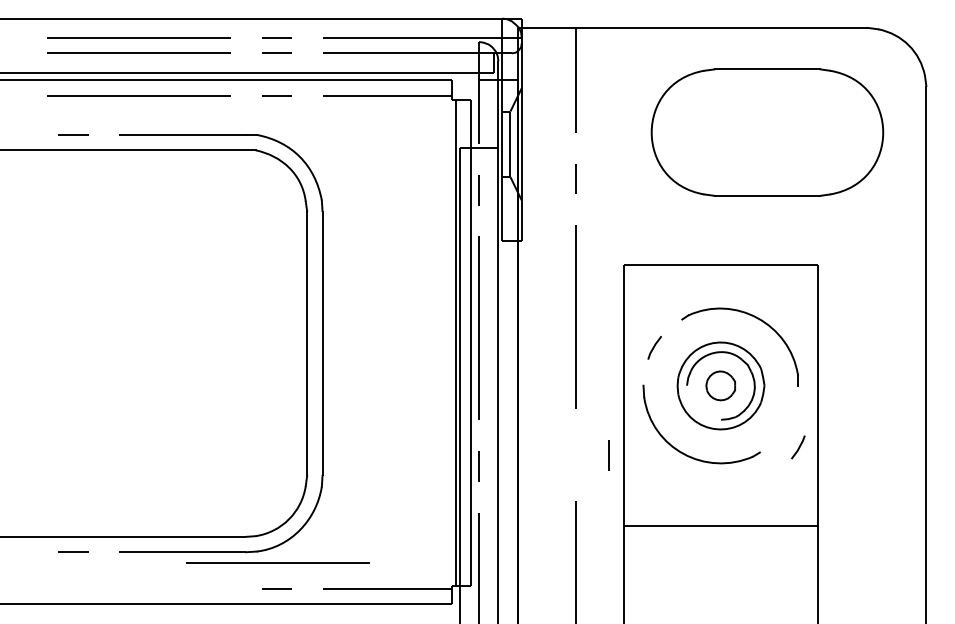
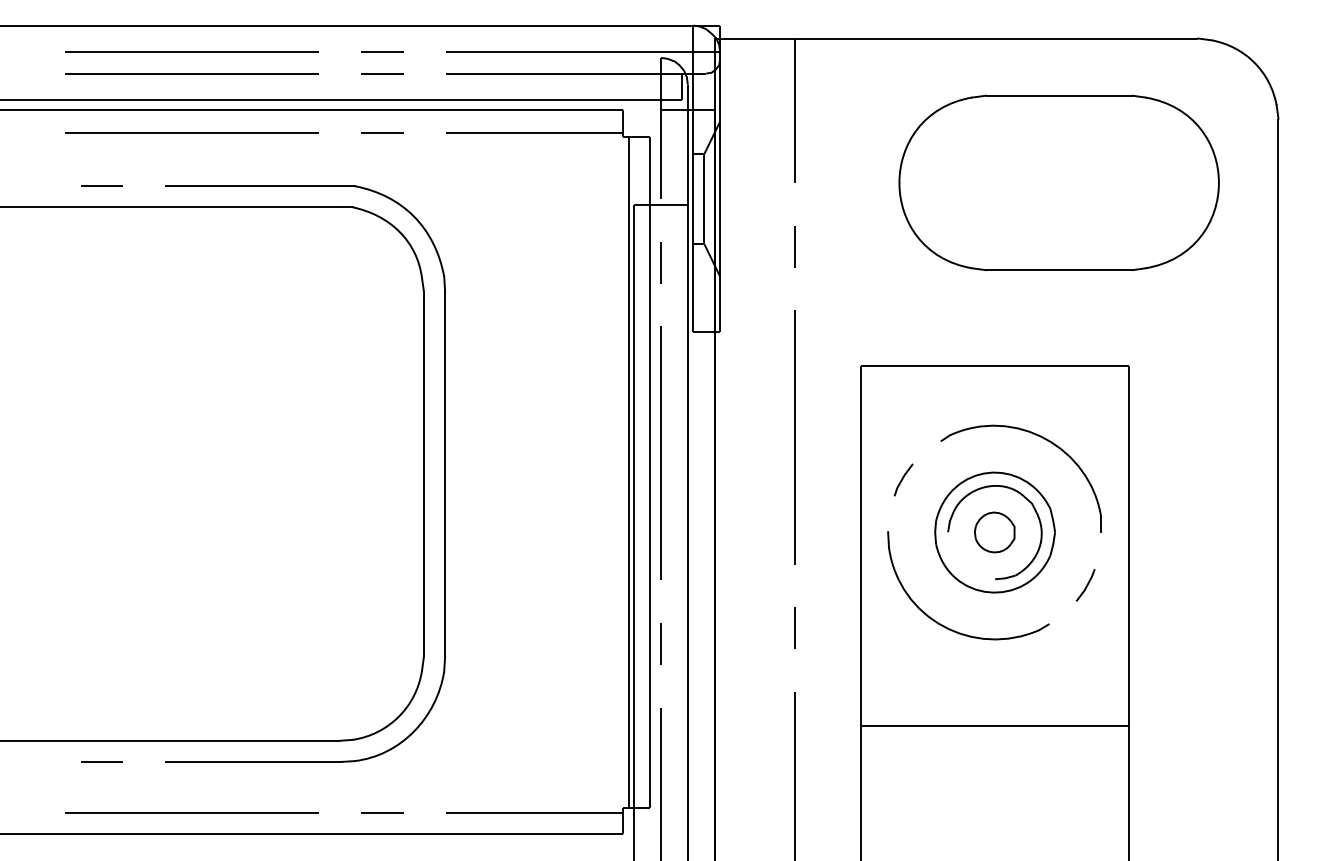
line: (798, 447) -> (1086, 585), moved
line: (609, 454) -> (794, 627), moved
line: (277, 562) -> (191, 812), moved

